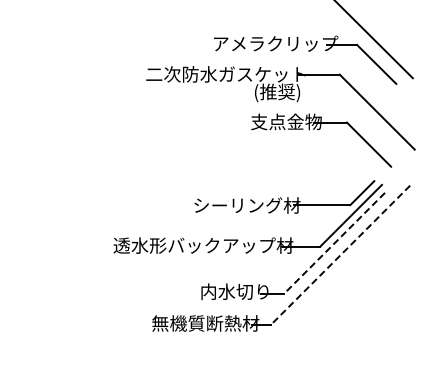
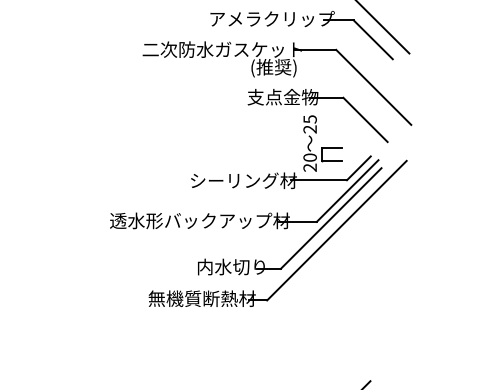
part: (326, 168) -> (322, 143), added
line: (334, 243) -> (330, 218), dashed -> solid
line: (340, 255) -> (336, 230), dashed -> solid

